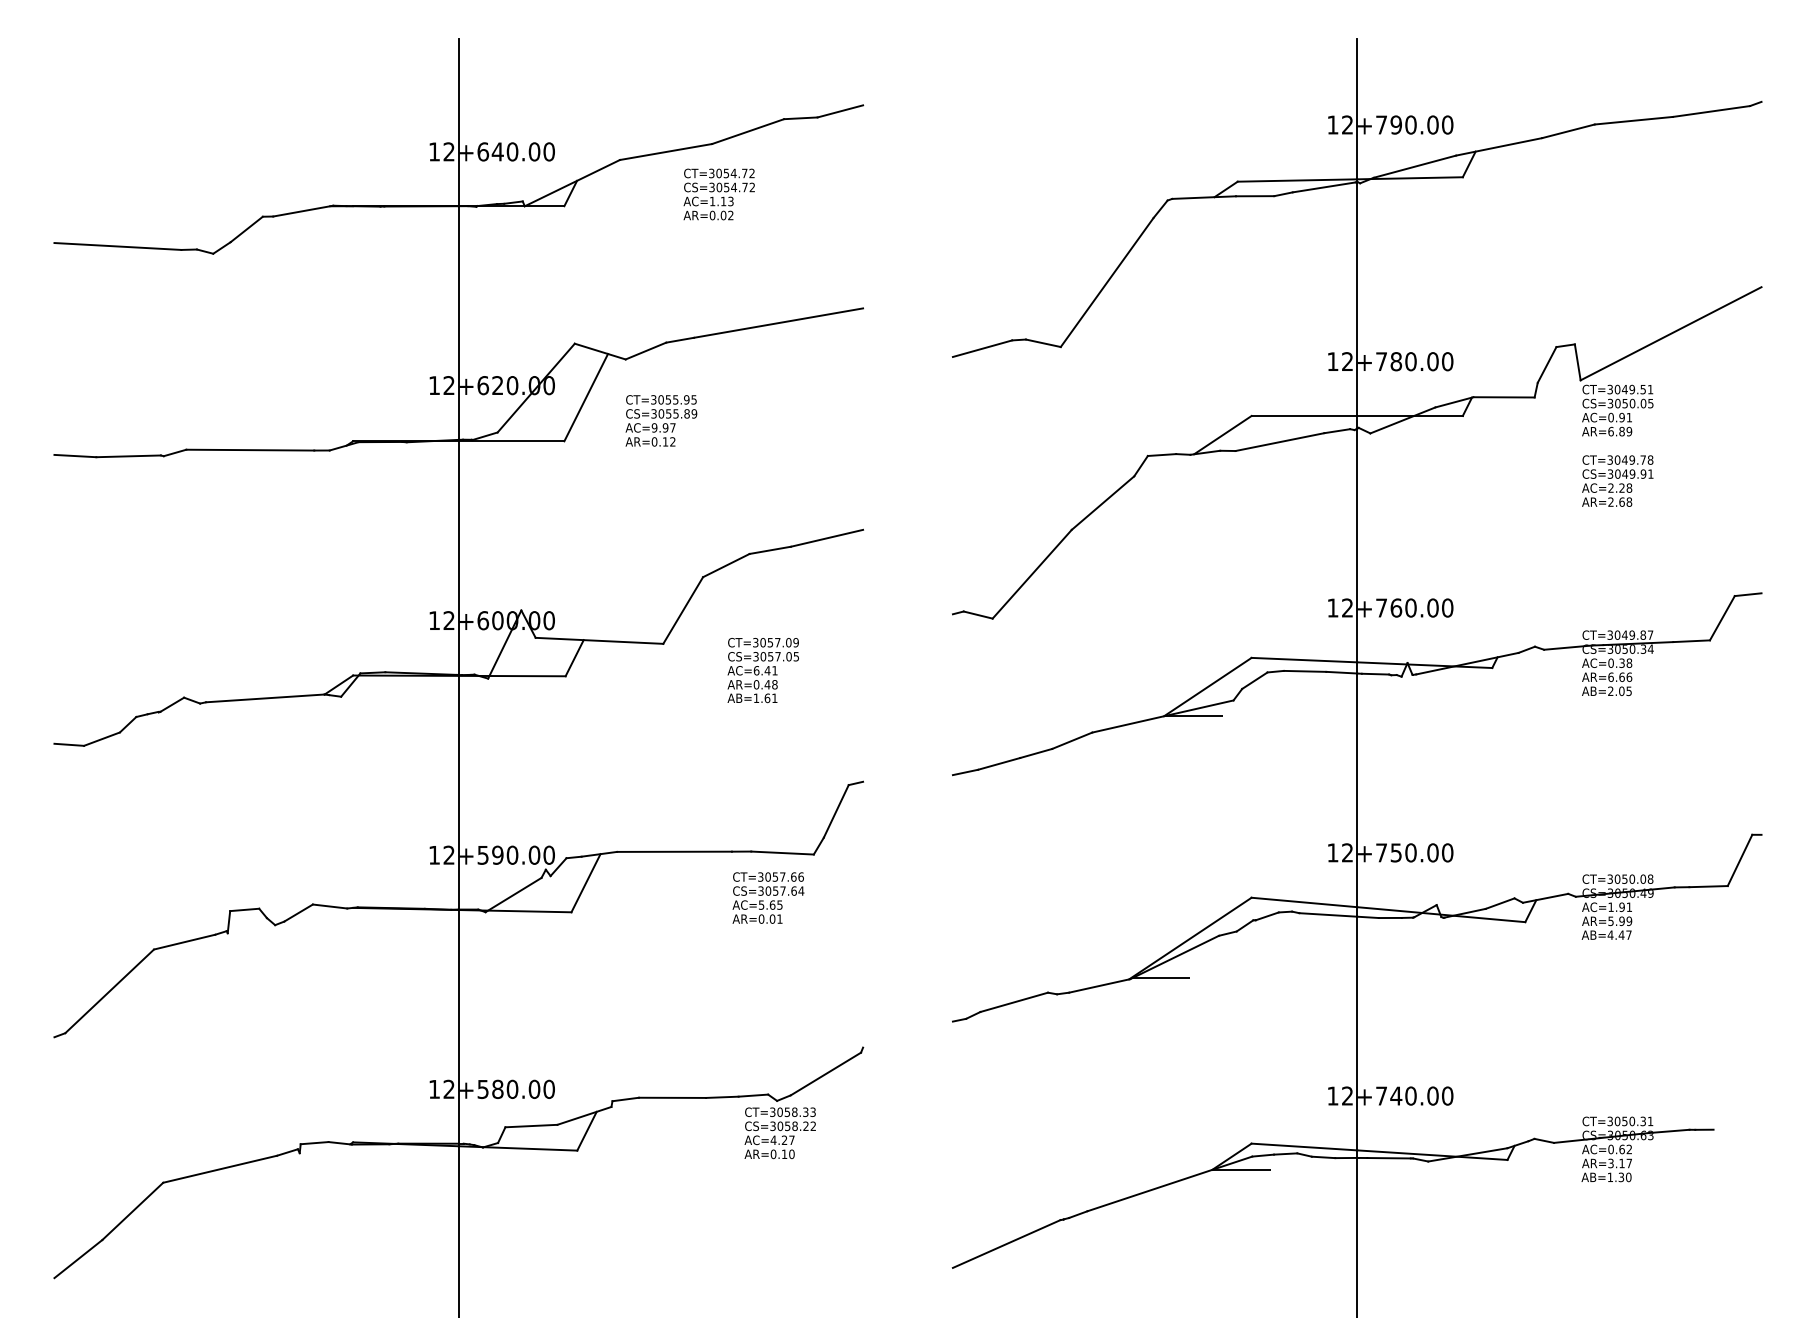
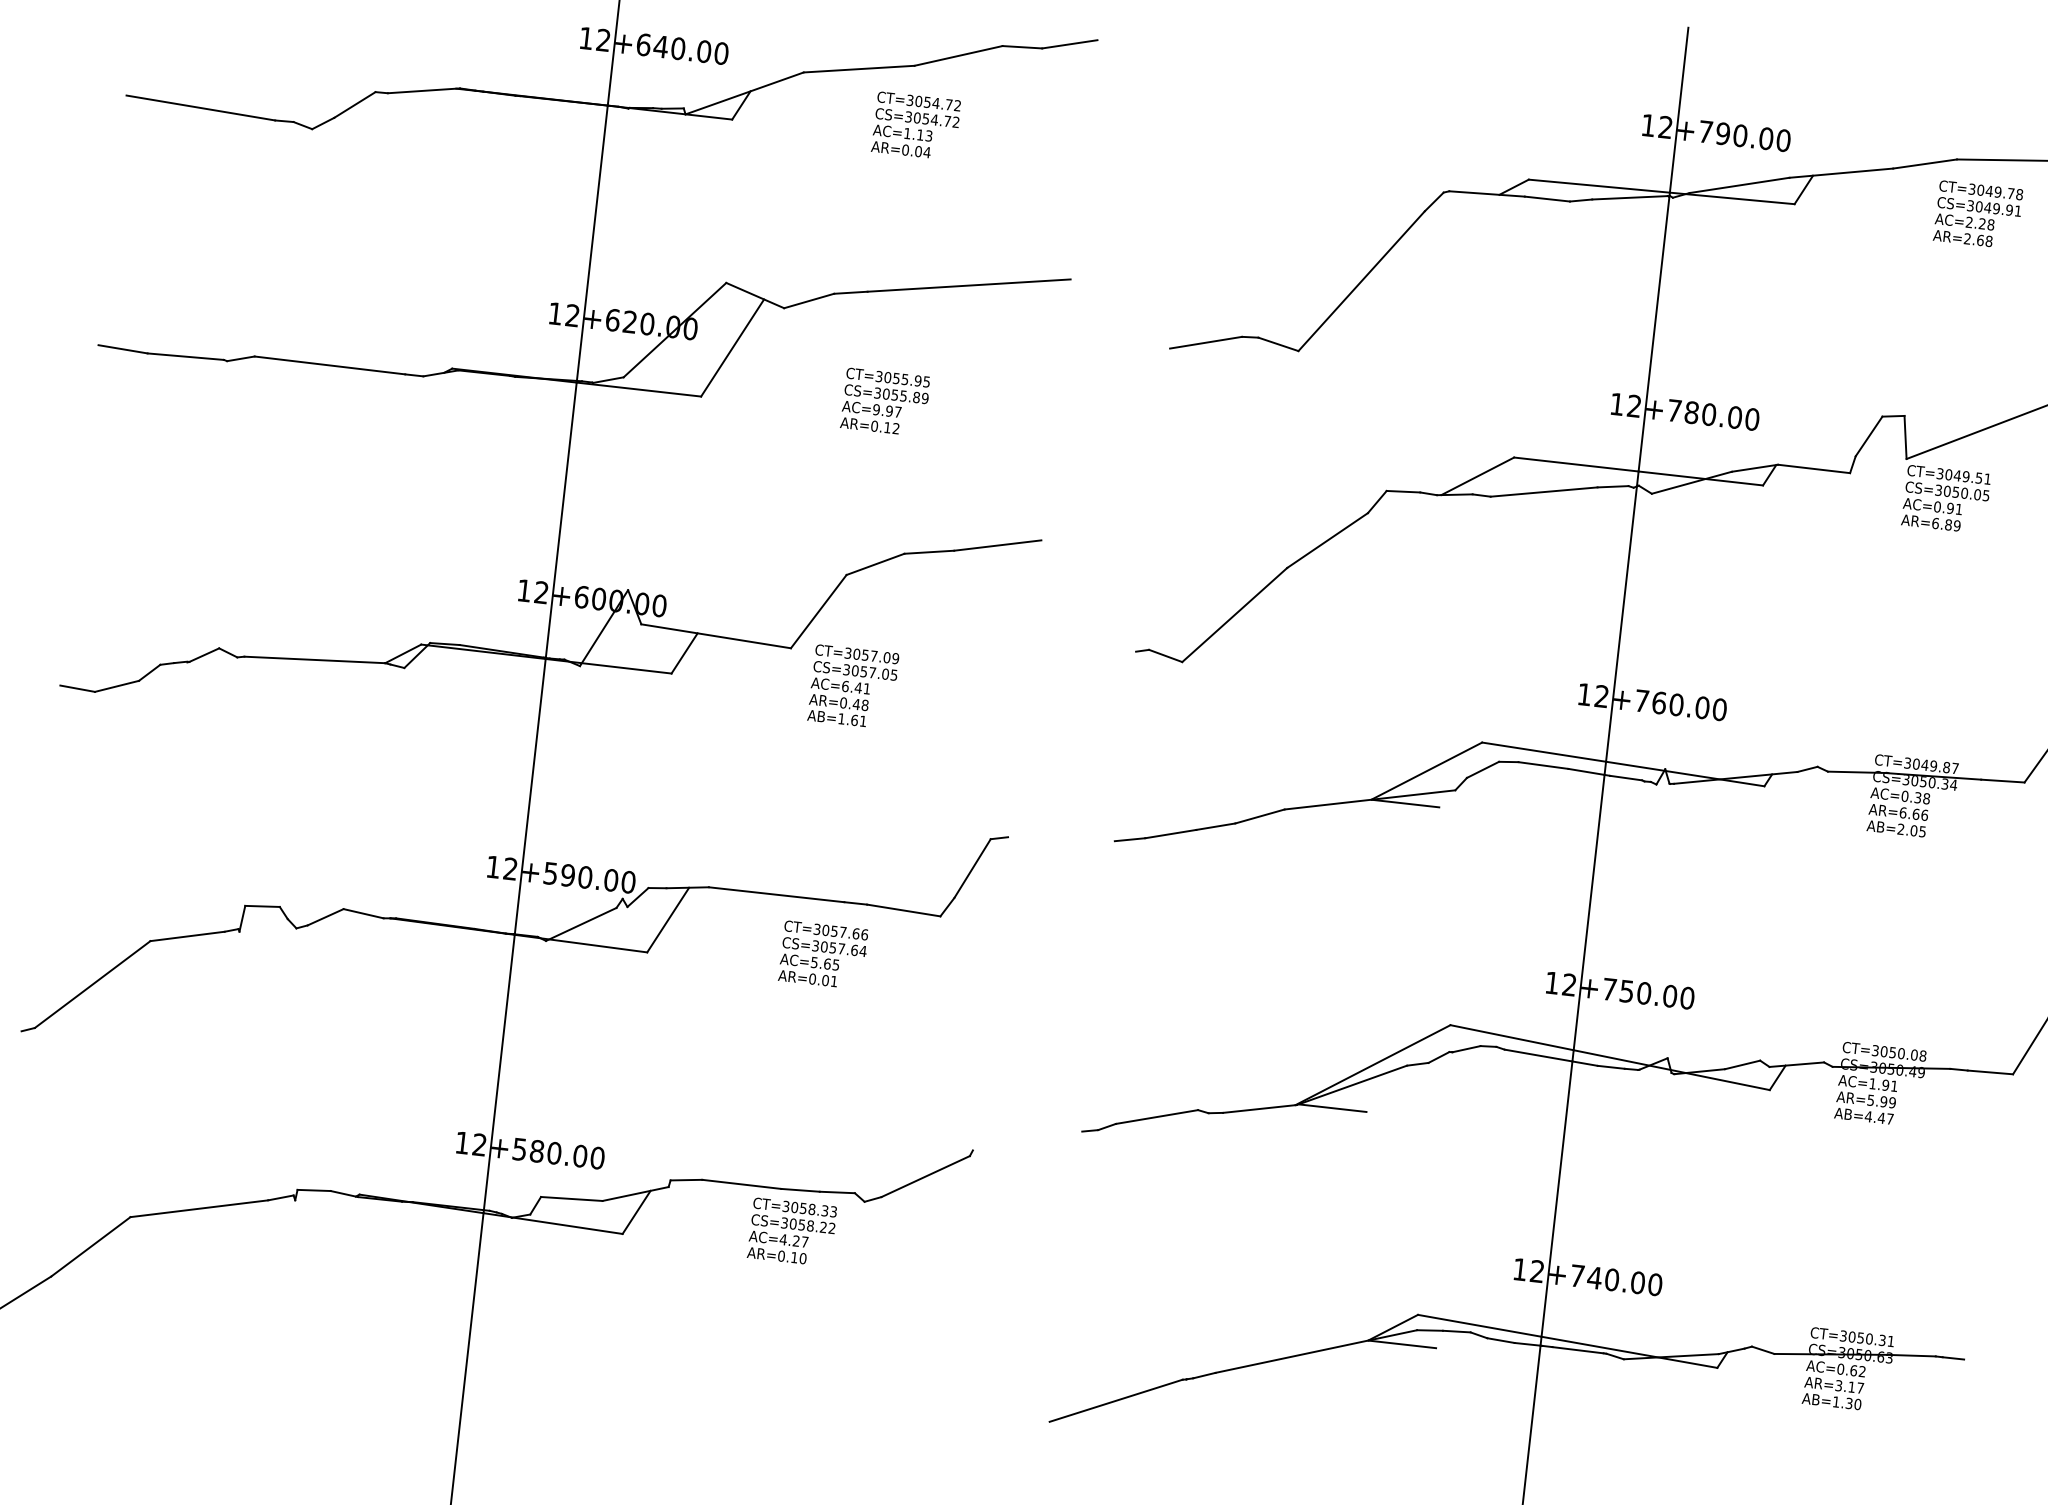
text: (730, 215) -> (926, 152), AR=0.02 -> AR=0.04
text: (661, 420) -> (885, 401), moved
text: (1617, 480) -> (1977, 214), moved
text: (762, 670) -> (852, 686), moved
text: (768, 897) -> (823, 954), moved
text: (779, 1133) -> (791, 1232), moved

